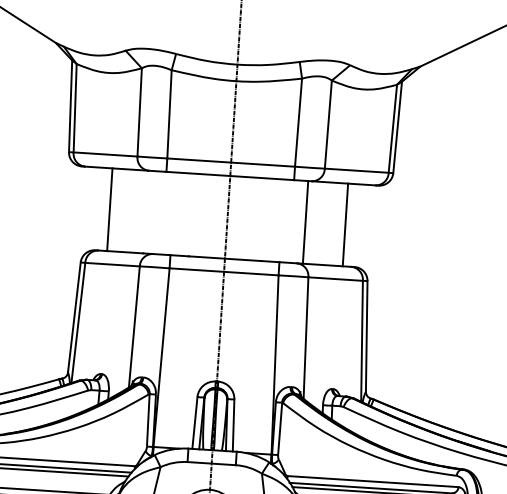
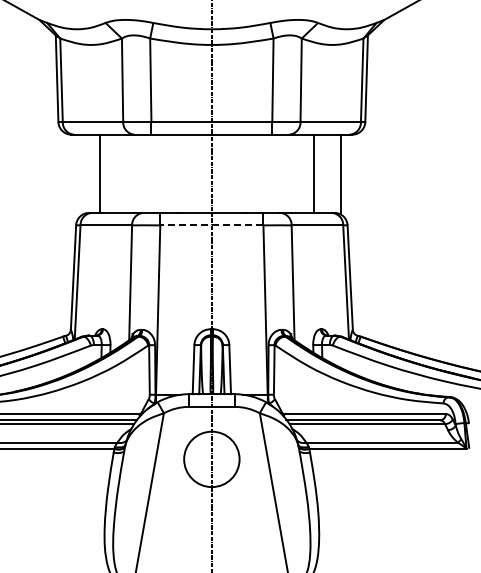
line: (305, 222) -> (313, 173), moved
line: (345, 224) -> (341, 173), moved
line: (223, 271) -> (211, 225), solid -> dashed

